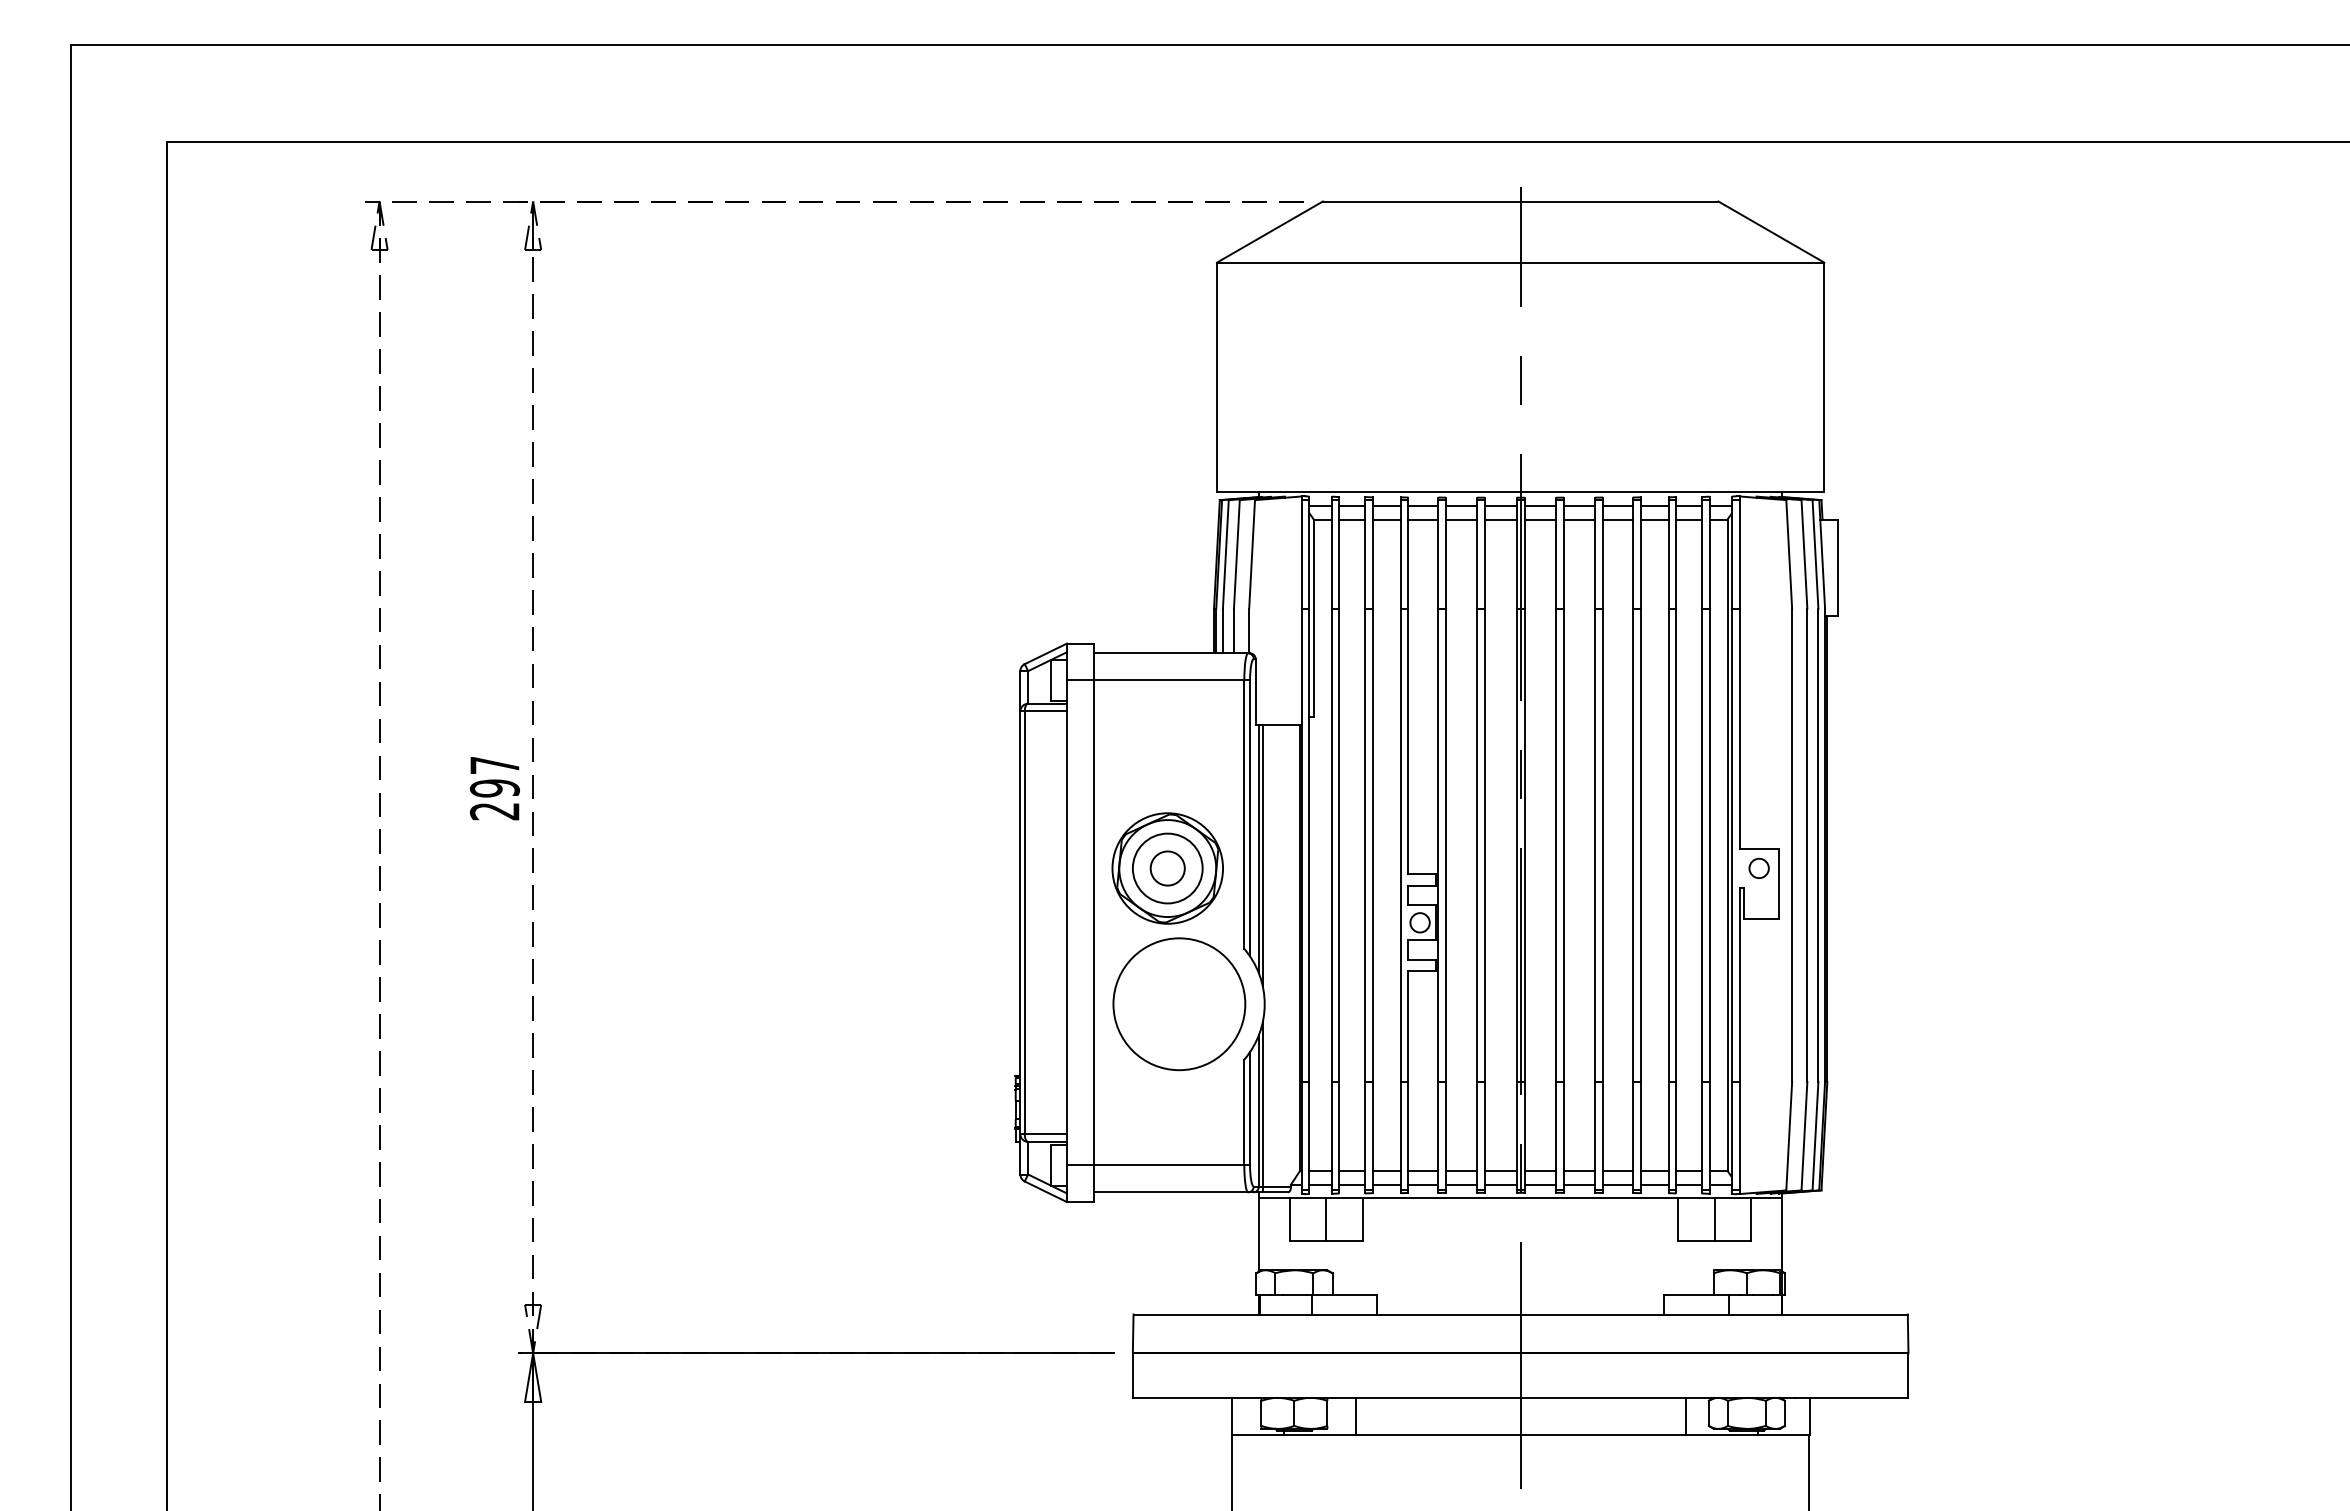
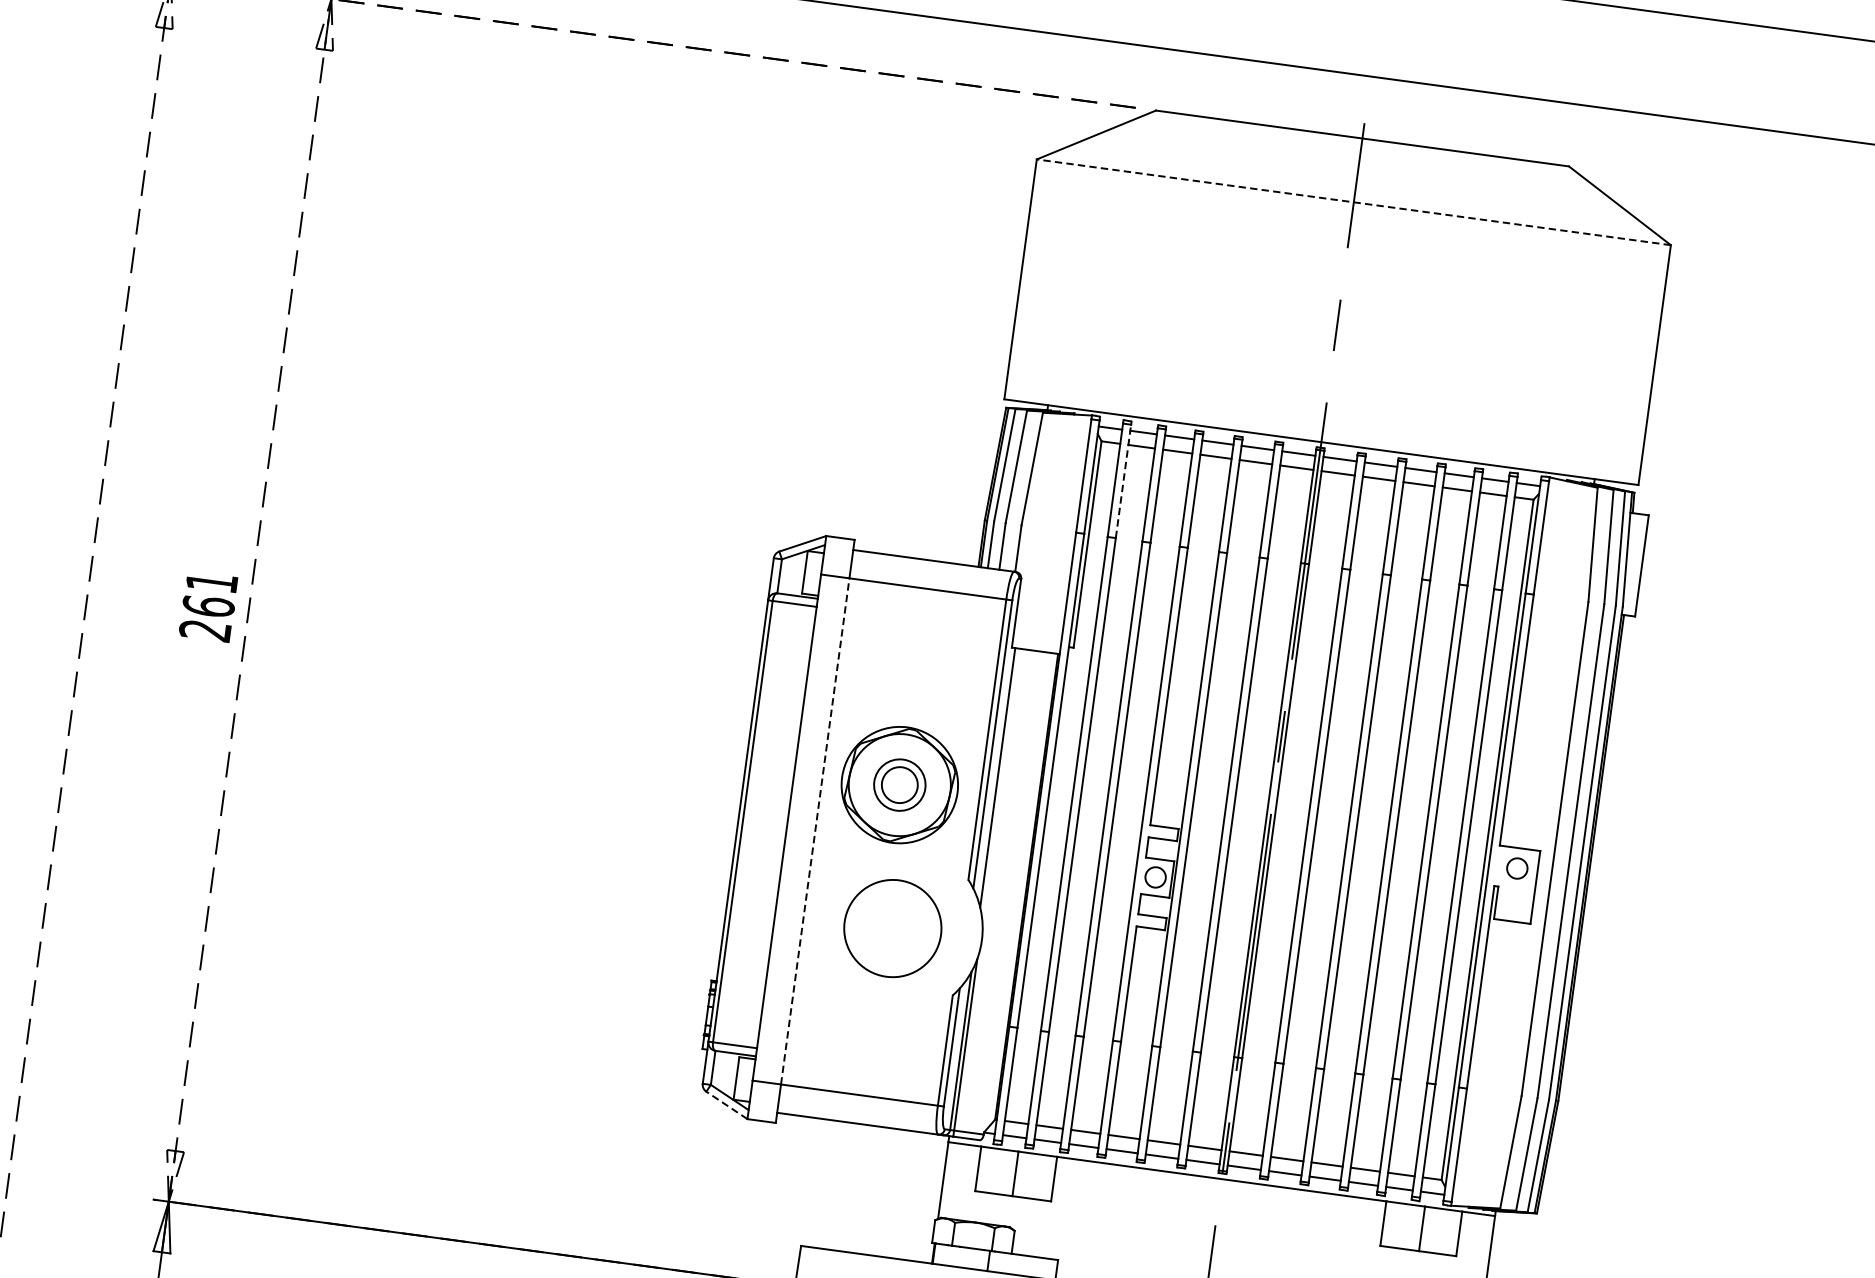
line: (1520, 262) -> (1353, 202), solid -> dashed
line: (1339, 553) -> (1123, 480), solid -> dashed
text: (494, 777) -> (209, 595), 297 -> 261
line: (1262, 855) -> (1000, 784), removed
circle: (1167, 868) -> (899, 785), size x0.7
line: (1094, 922) -> (815, 831), solid -> dashed
circle: (1179, 1004) -> (892, 928), size x0.7
line: (1045, 1191) -> (726, 1105), solid -> dashed

